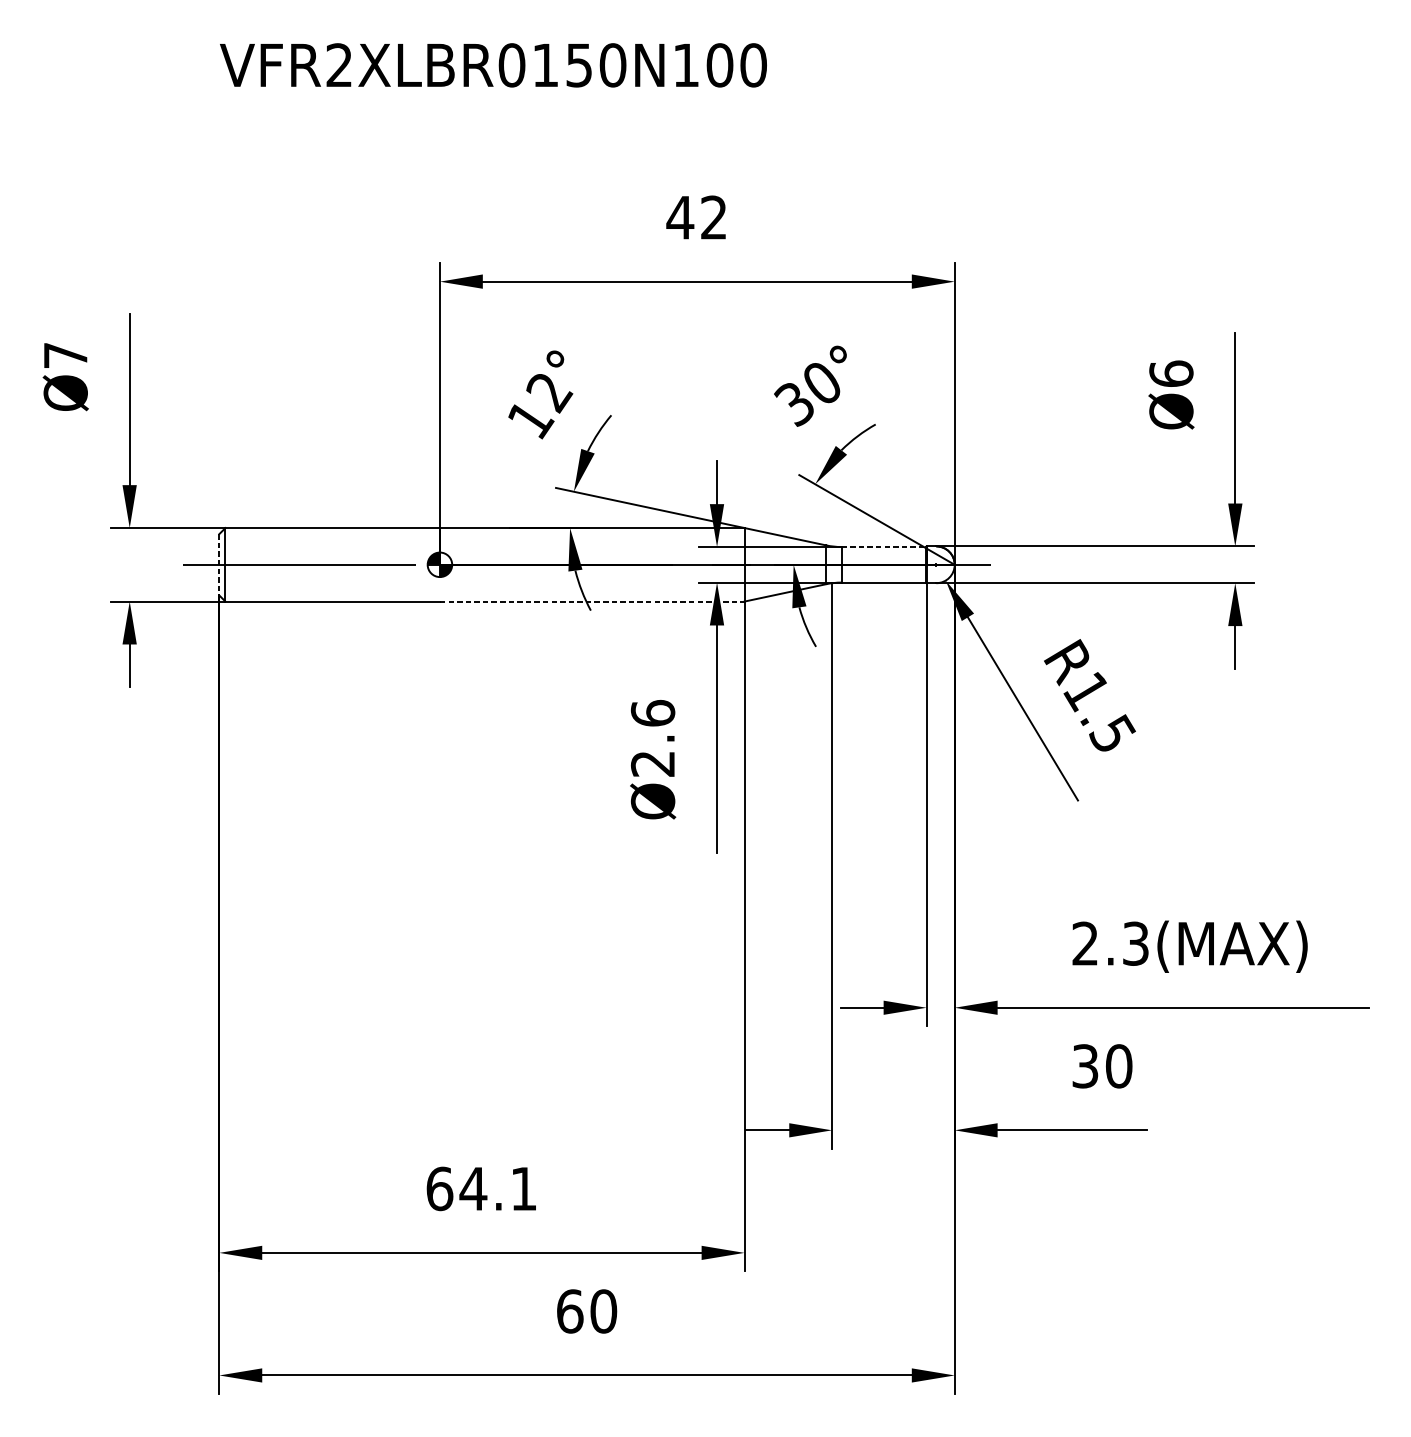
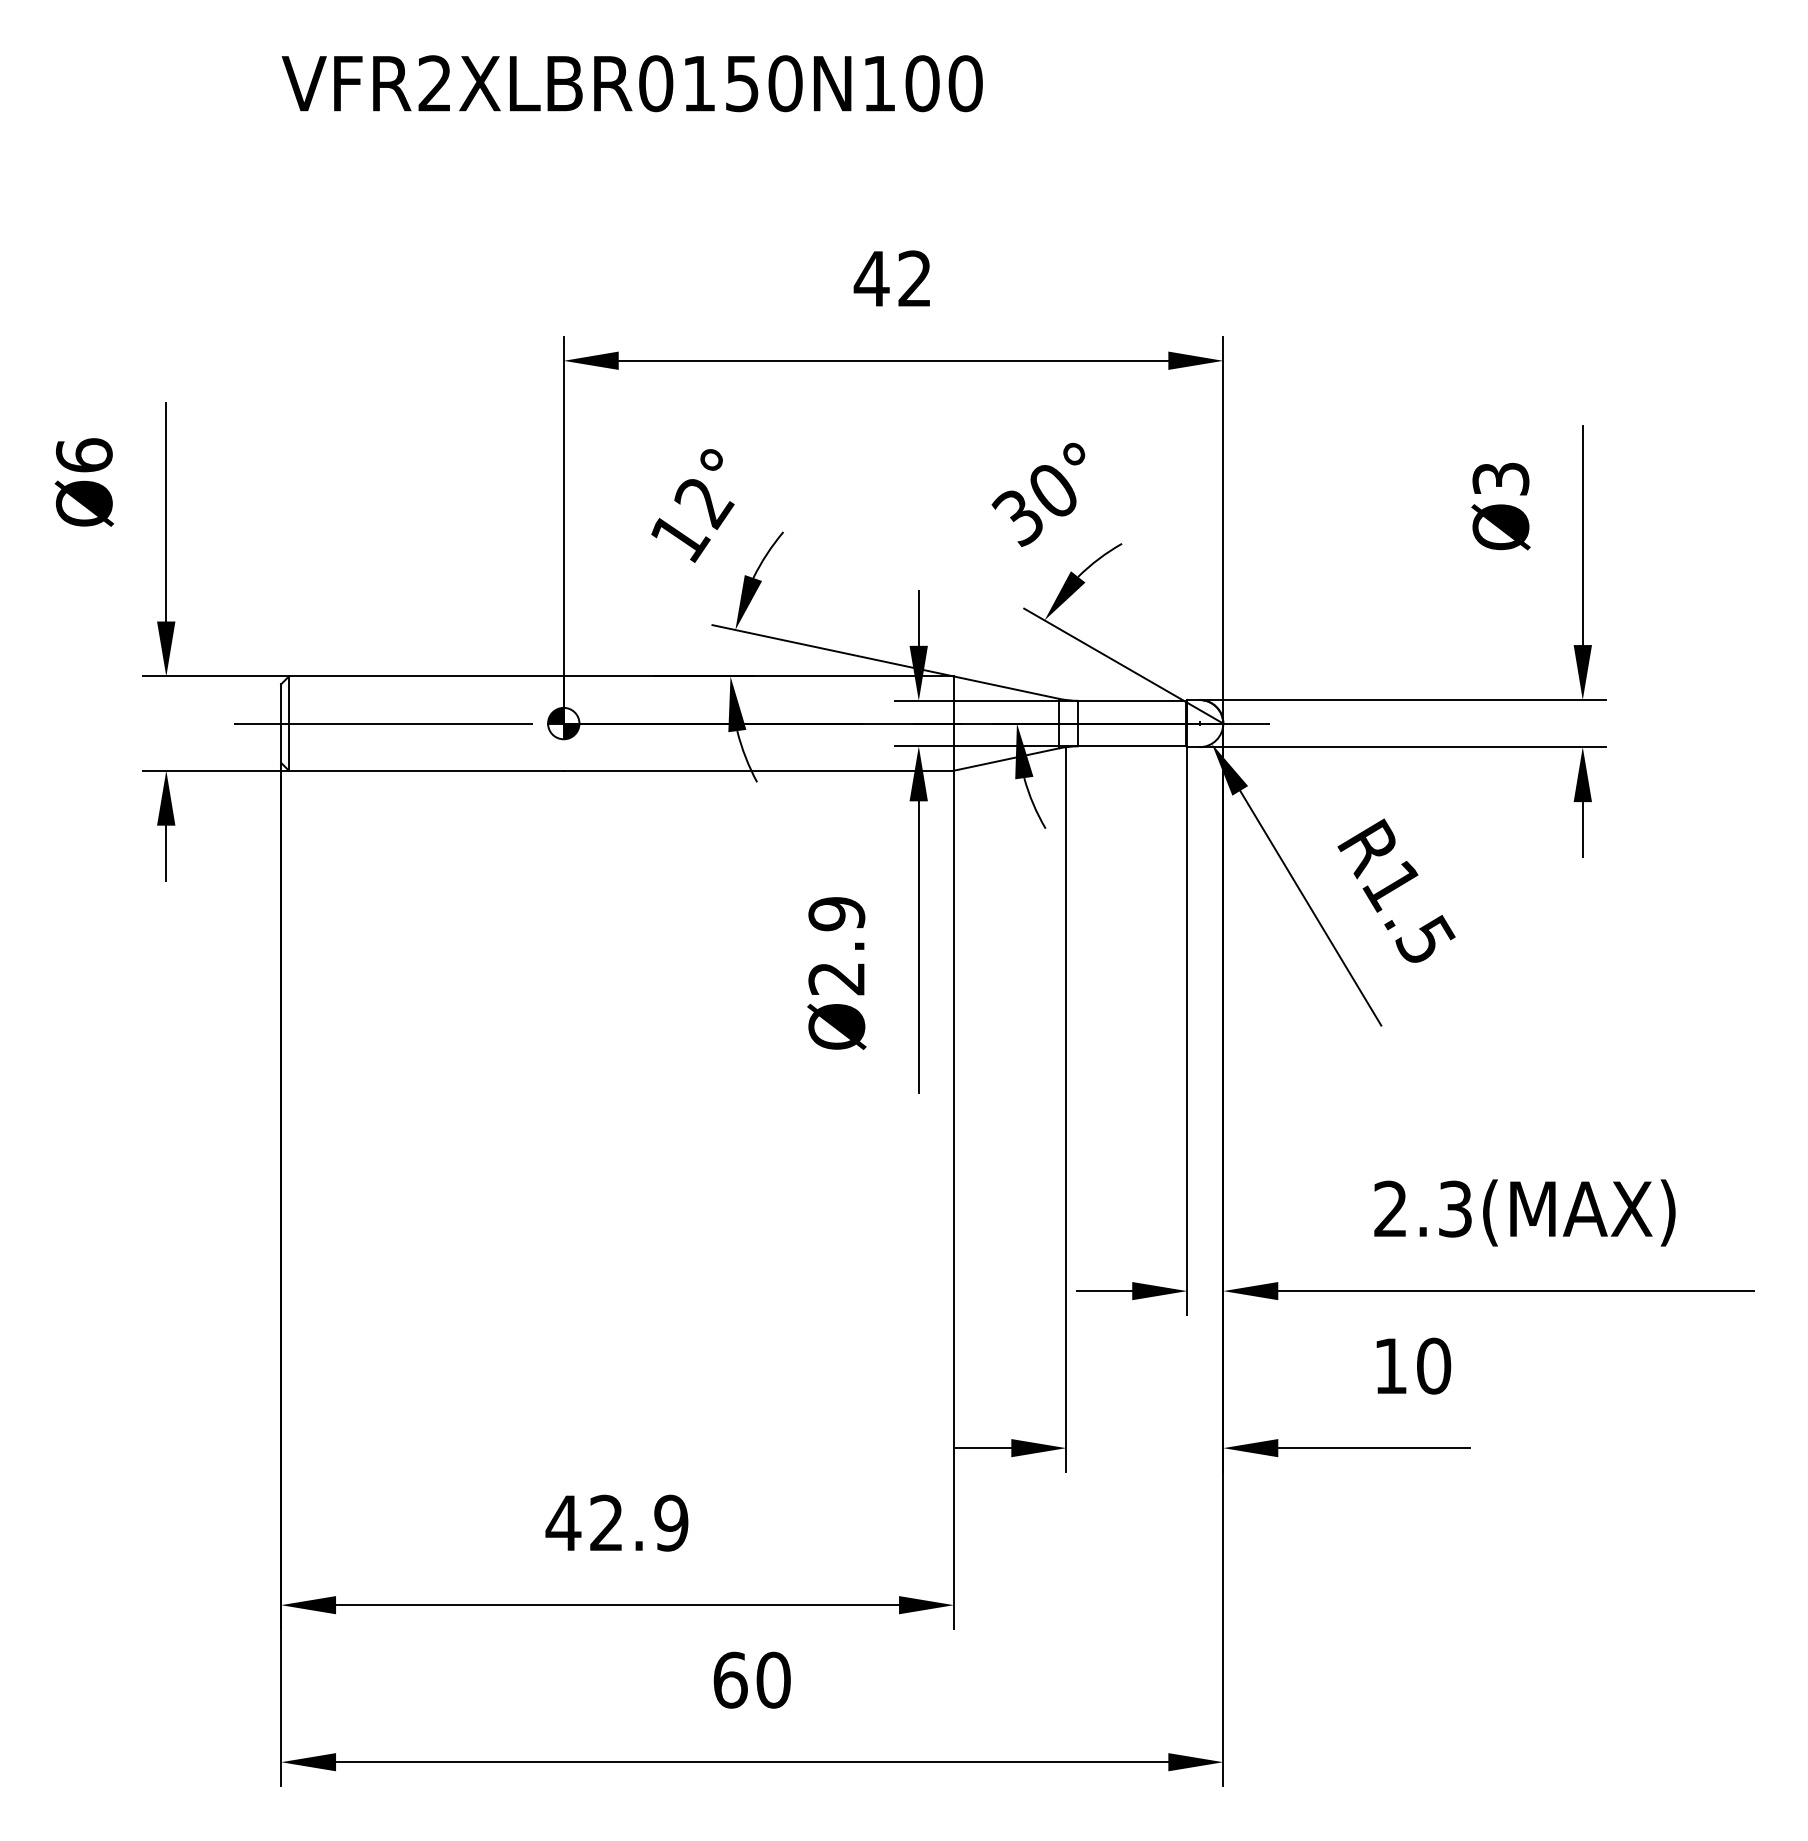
text: (65, 355) -> (83, 455), Ø7 -> Ø6
text: (1171, 373) -> (1500, 478), Ø6 -> Ø3
line: (883, 546) -> (1132, 700), dashed -> solid
line: (219, 565) -> (281, 724), dashed -> solid
line: (592, 601) -> (759, 770), dashed -> solid
text: (652, 713) -> (836, 913), Ø2.6 -> Ø2.9
text: (1085, 1065) -> (1390, 1365), 30 -> 10
text: (481, 1188) -> (616, 1522), 64.1 -> 42.9

